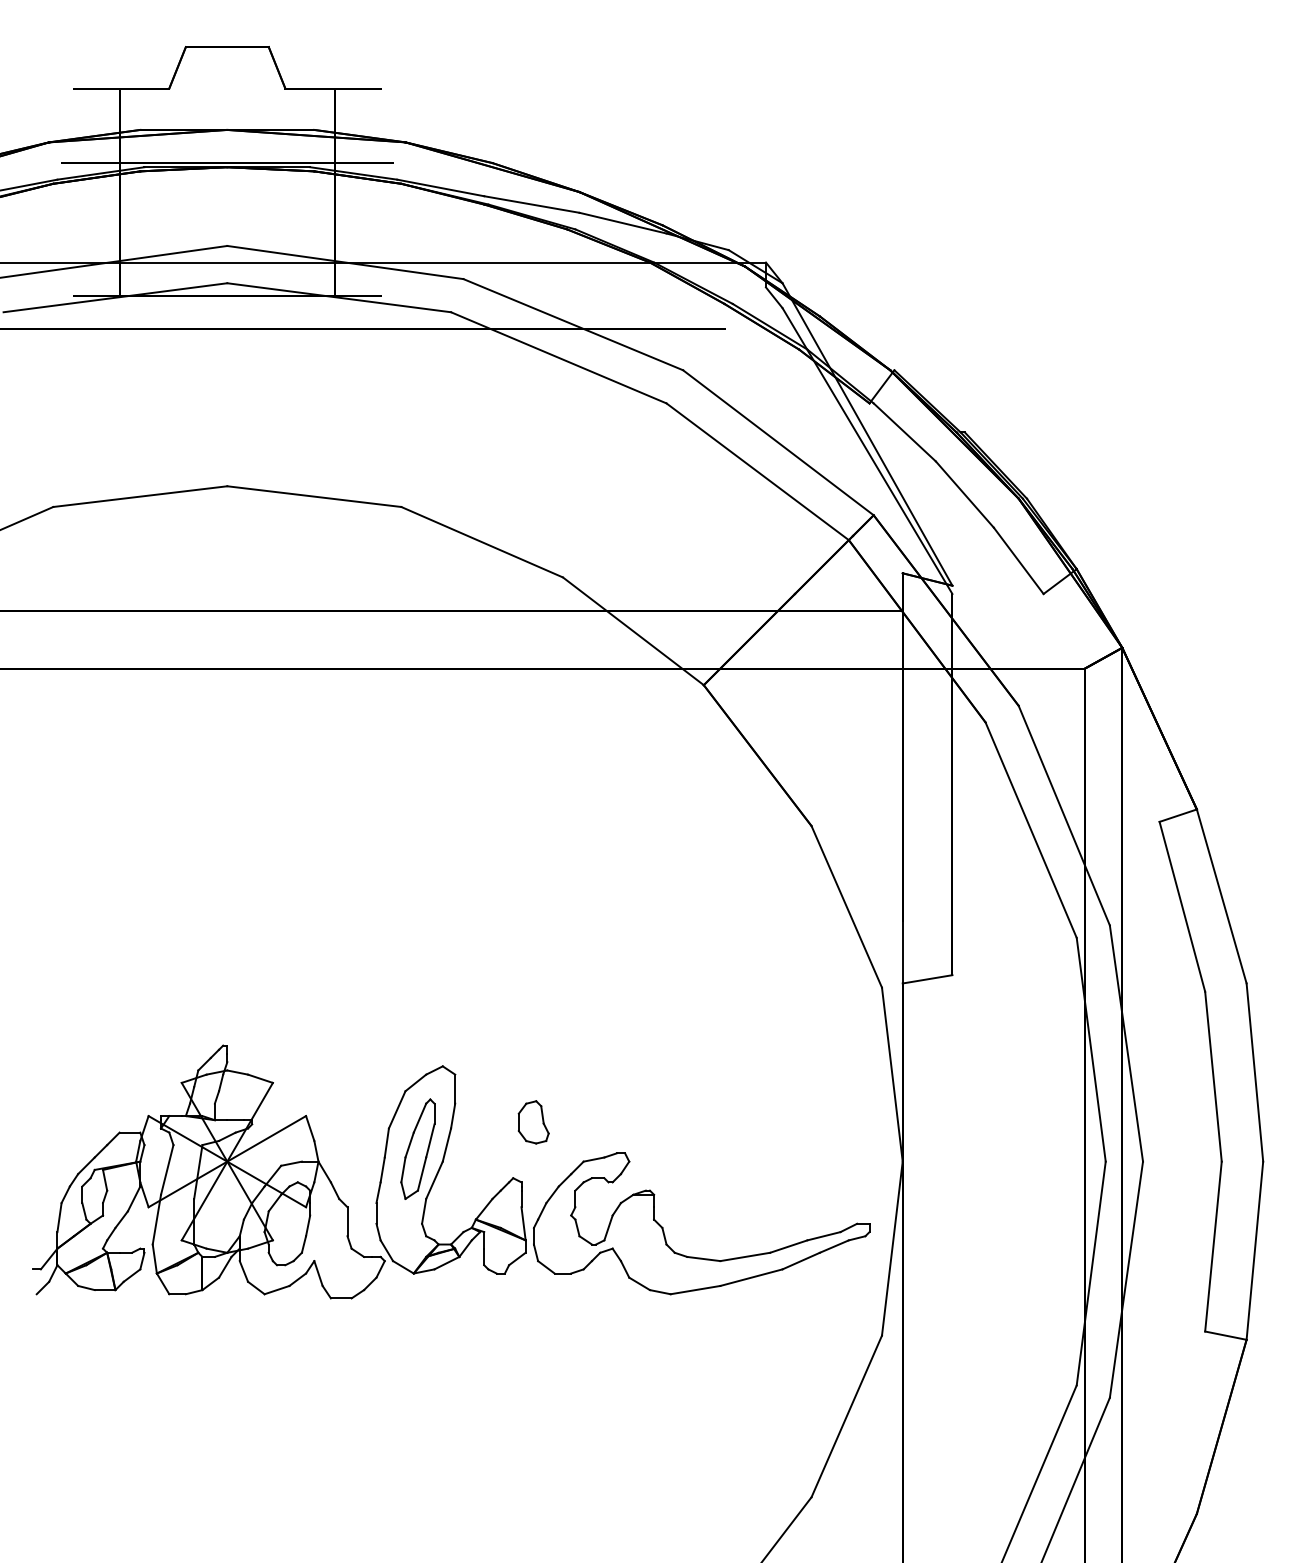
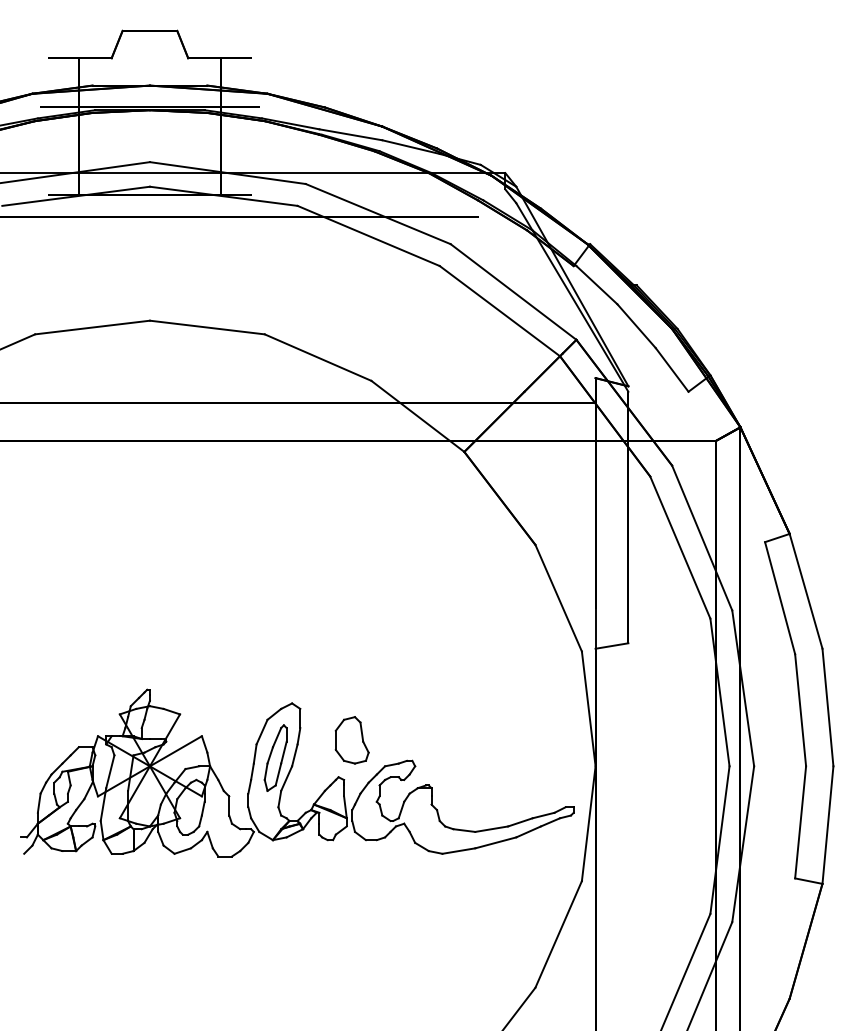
part: (532, 1122) -> (351, 740), size x1.67

